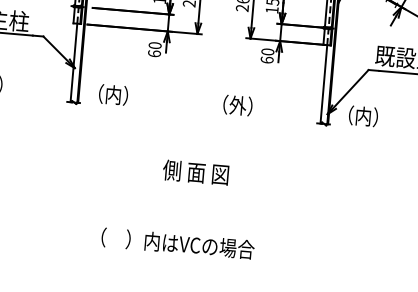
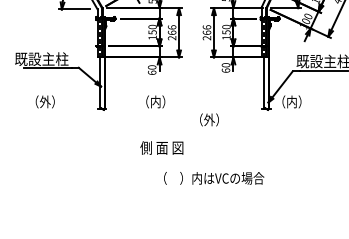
text: (113, 94) -> (155, 101), moved
text: (237, 104) -> (209, 119), moved
text: (195, 171) -> (161, 147), moved
text: (178, 243) -> (214, 178), moved

